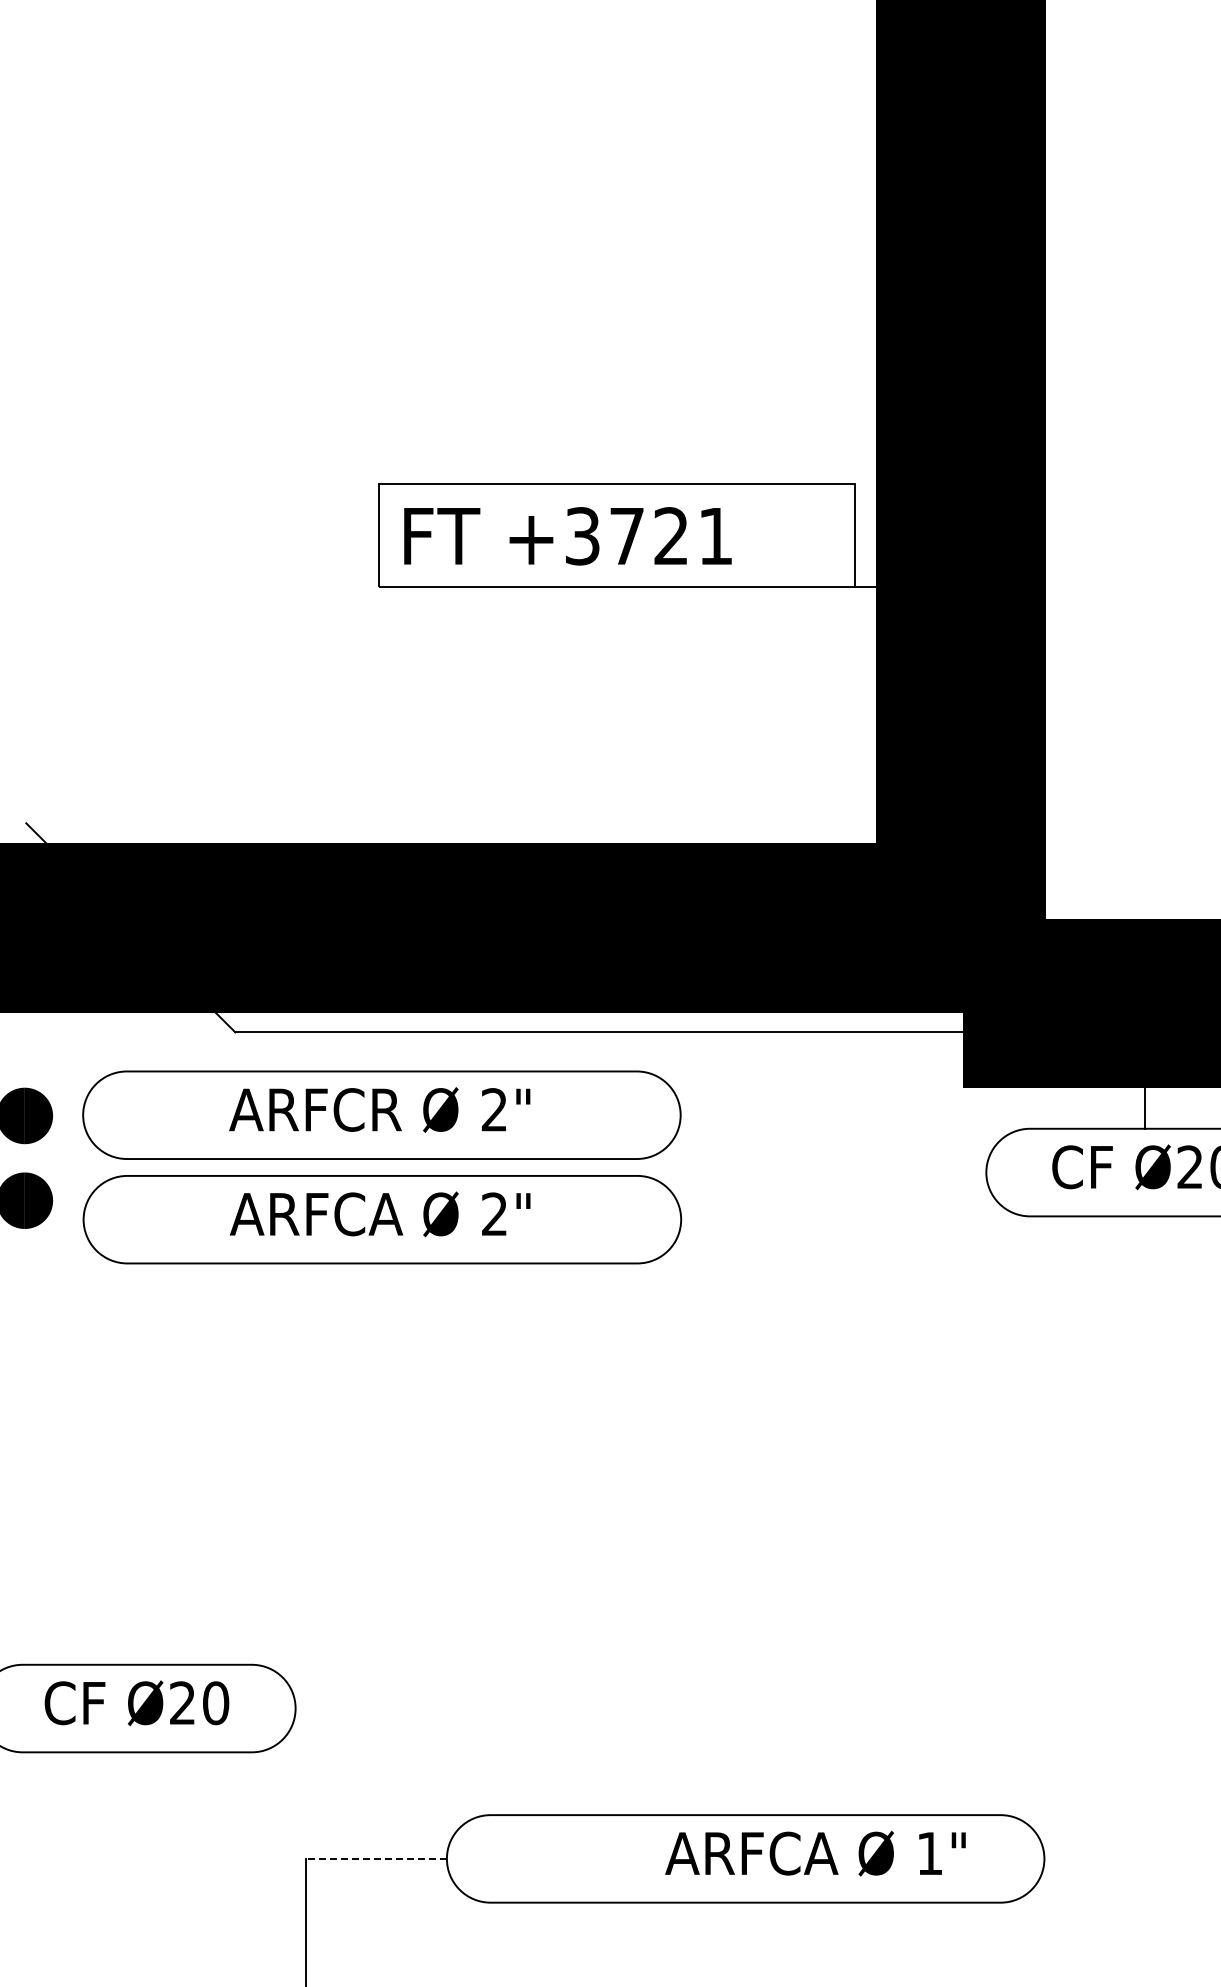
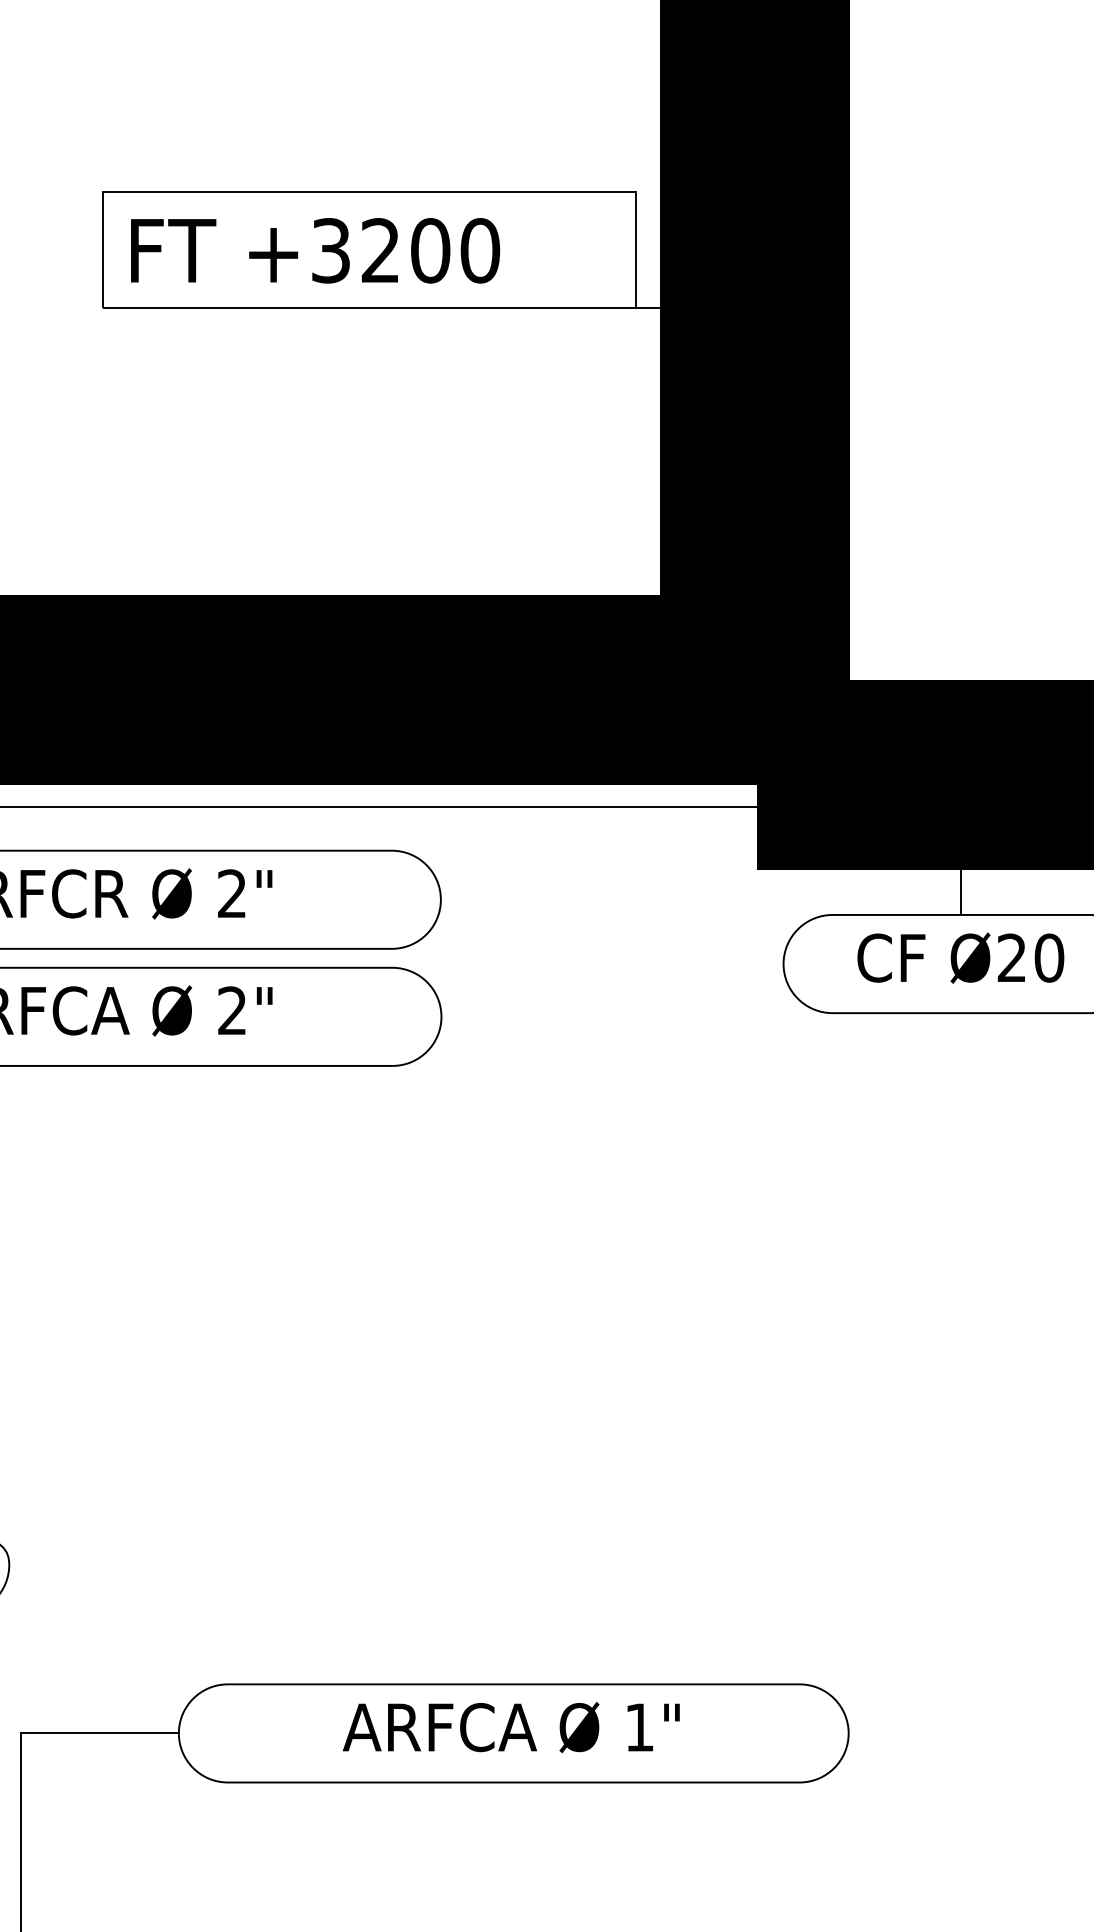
text: (671, 536) -> (430, 251), +3721 -> +3200
text: (815, 1853) -> (511, 1727), moved
line: (376, 1858) -> (99, 1732), dashed -> solid

